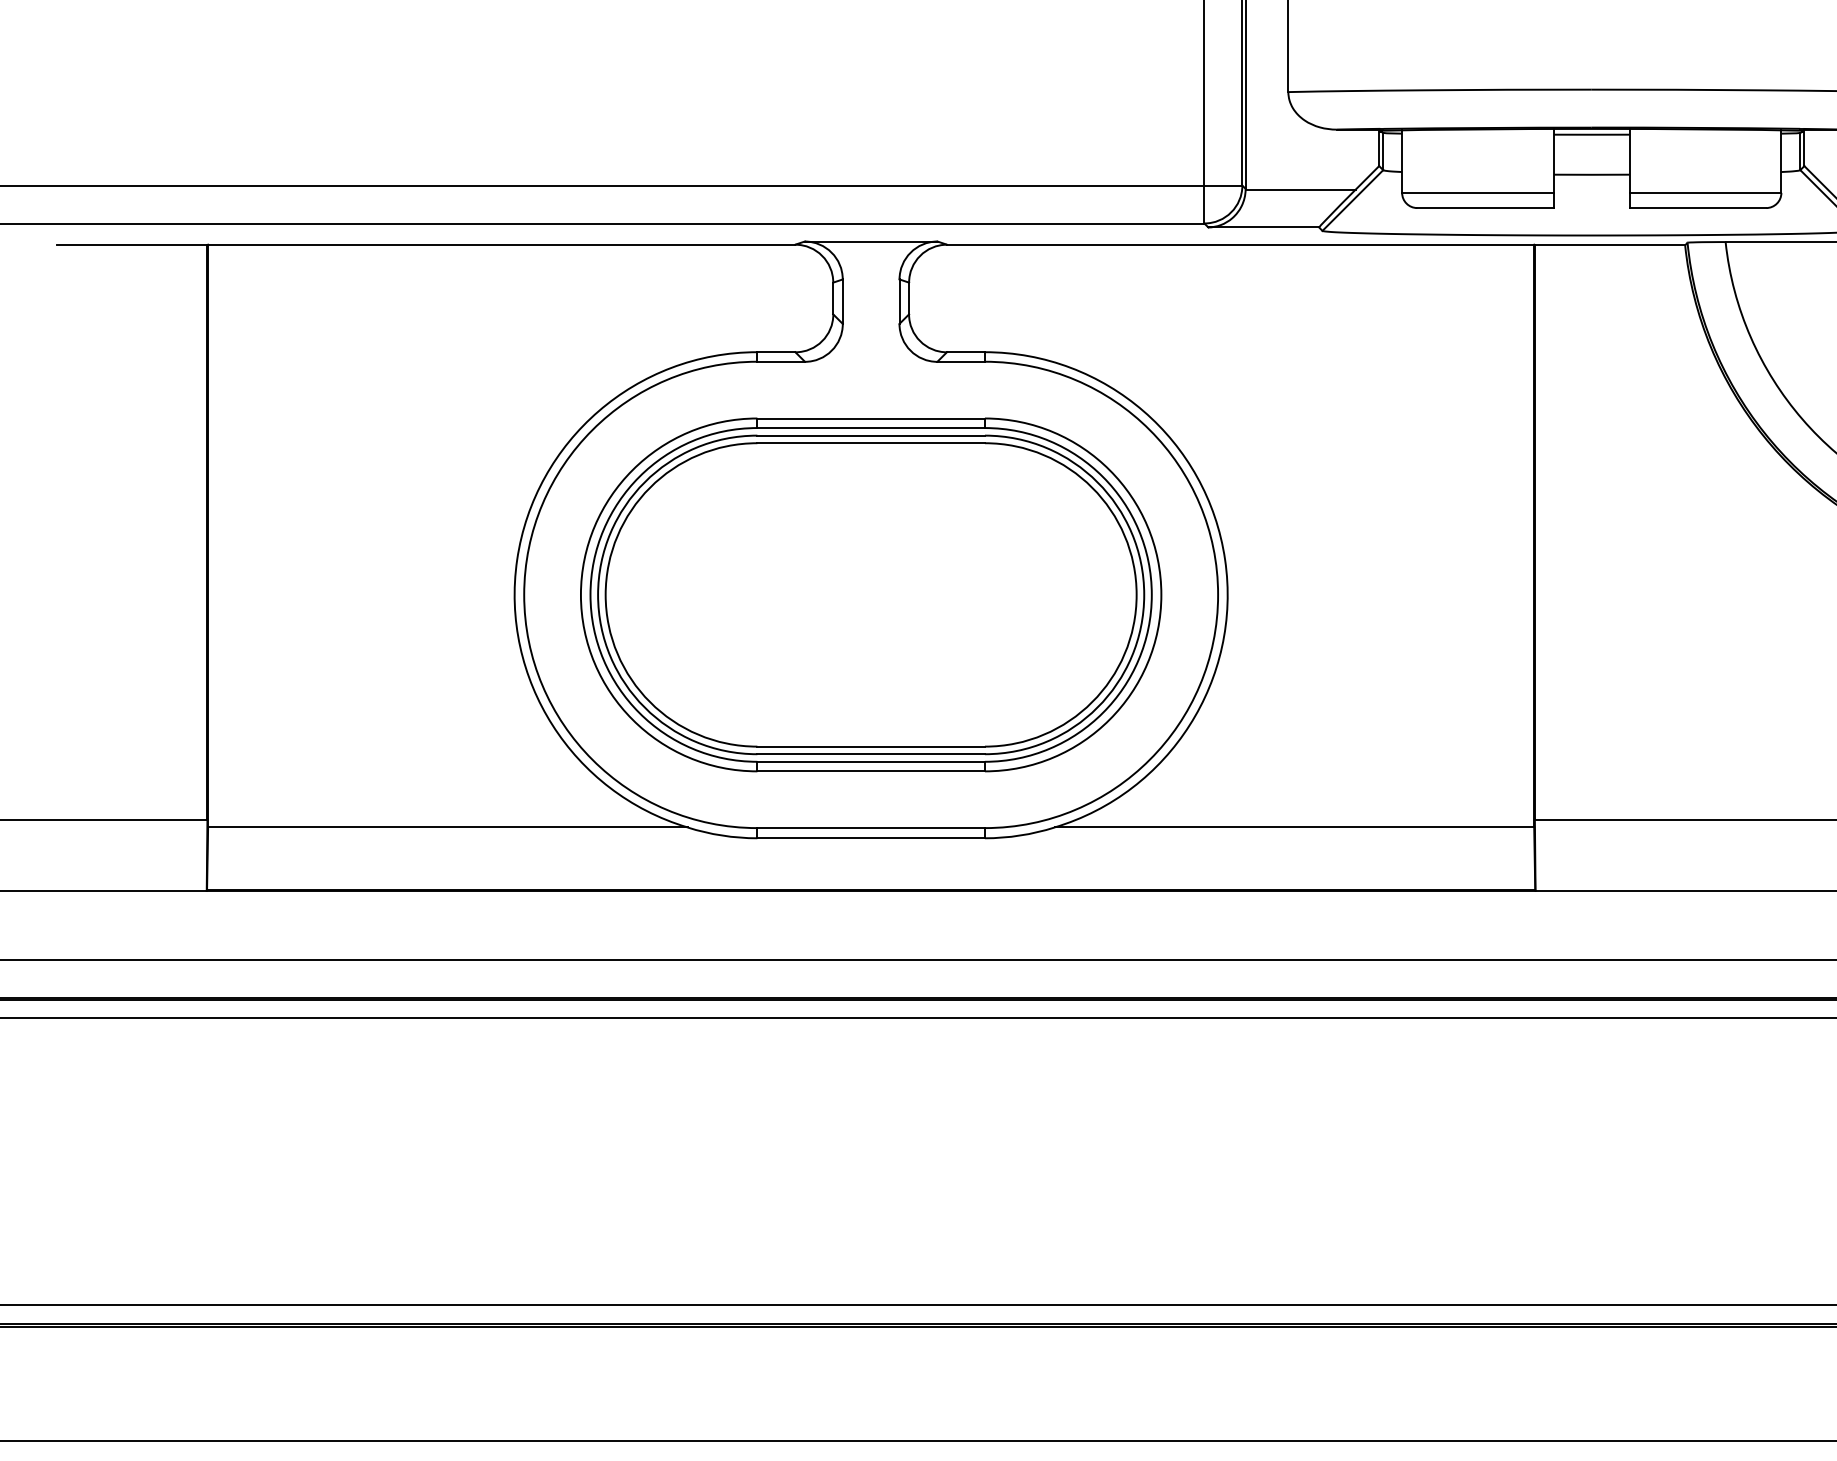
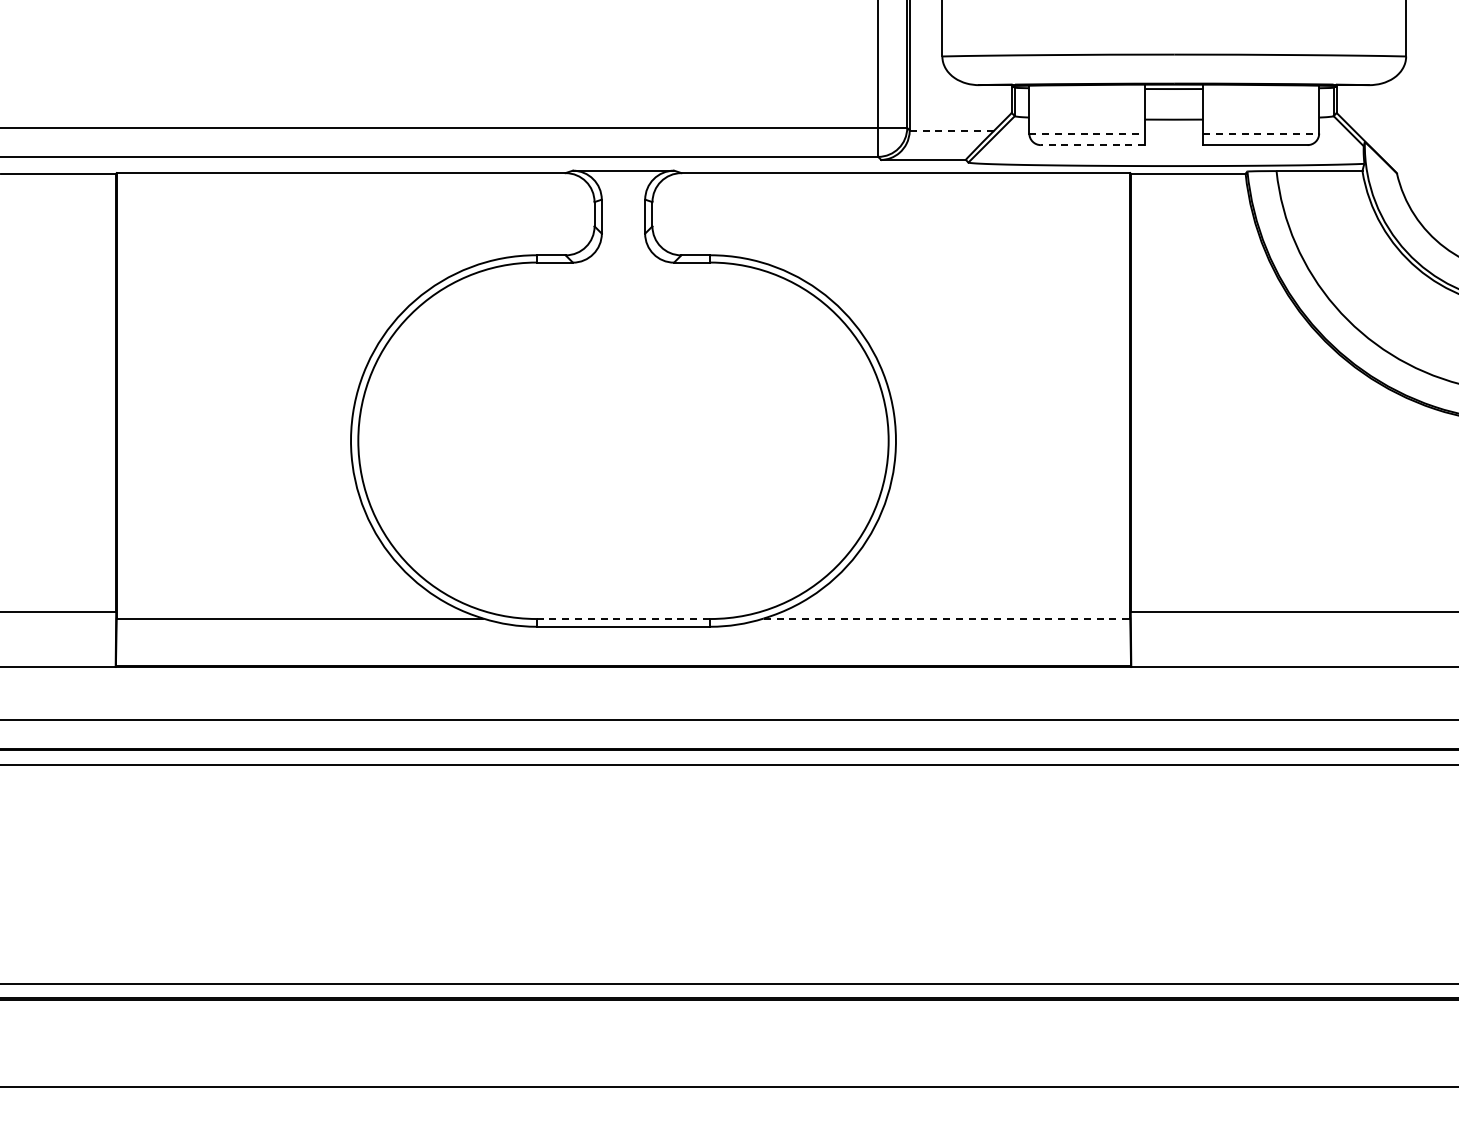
line: (1301, 188) -> (952, 130), solid -> dashed
line: (1478, 192) -> (1087, 133), solid -> dashed
line: (1705, 192) -> (1261, 133), solid -> dashed
line: (1484, 208) -> (1092, 145), solid -> dashed
part: (871, 594) -> (623, 440), removed
line: (1295, 827) -> (947, 618), solid -> dashed
line: (871, 828) -> (623, 619), solid -> dashed

